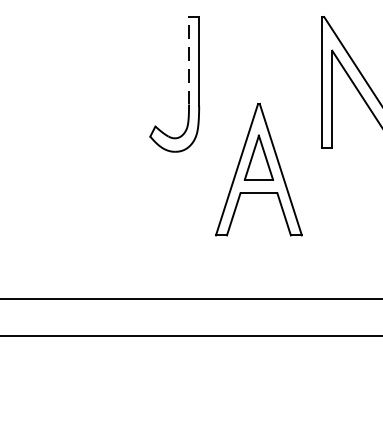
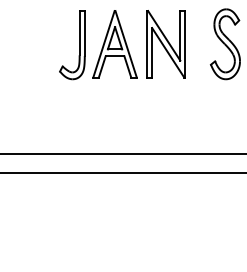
line: (188, 59) -> (79, 32), dashed -> solid
part: (257, 170) -> (114, 44), moved

